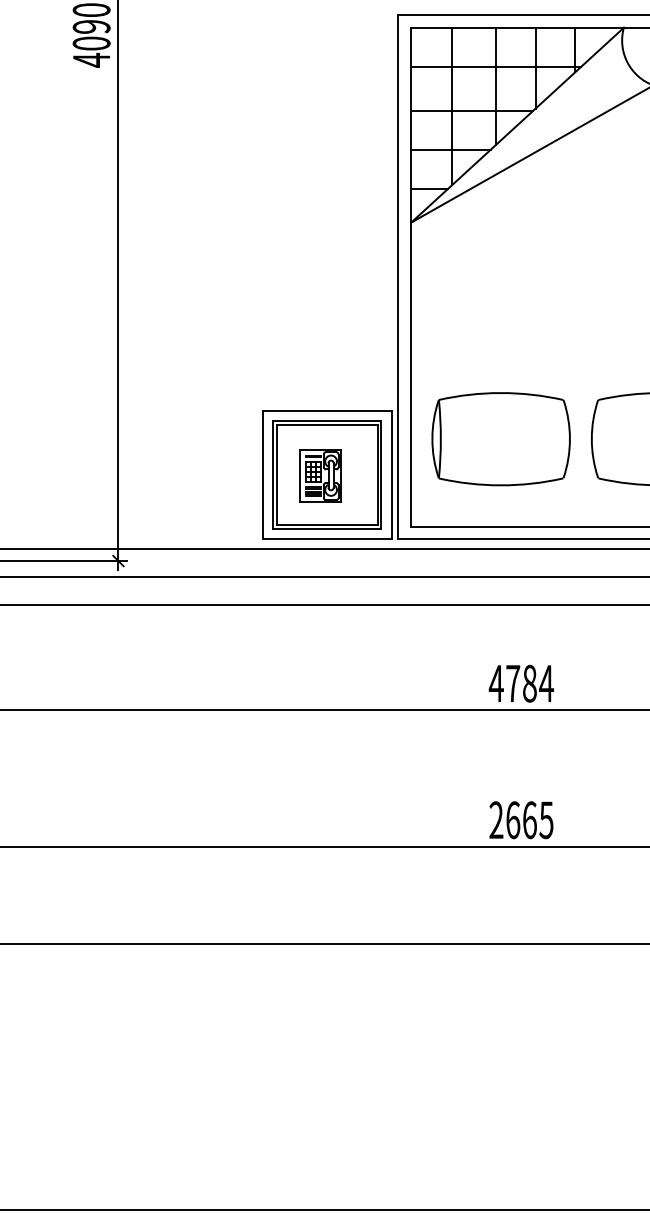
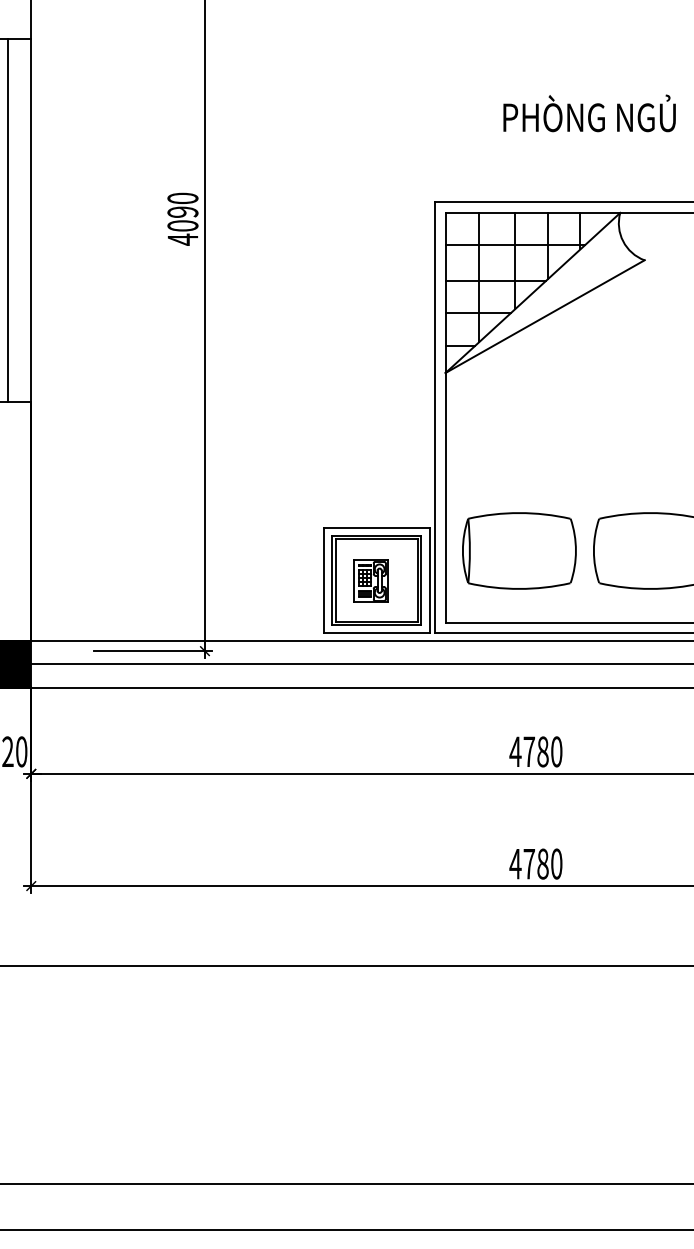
text: (546, 683) -> (556, 751), 4784 -> 4780
text: (520, 819) -> (535, 863), 2665 -> 4780

